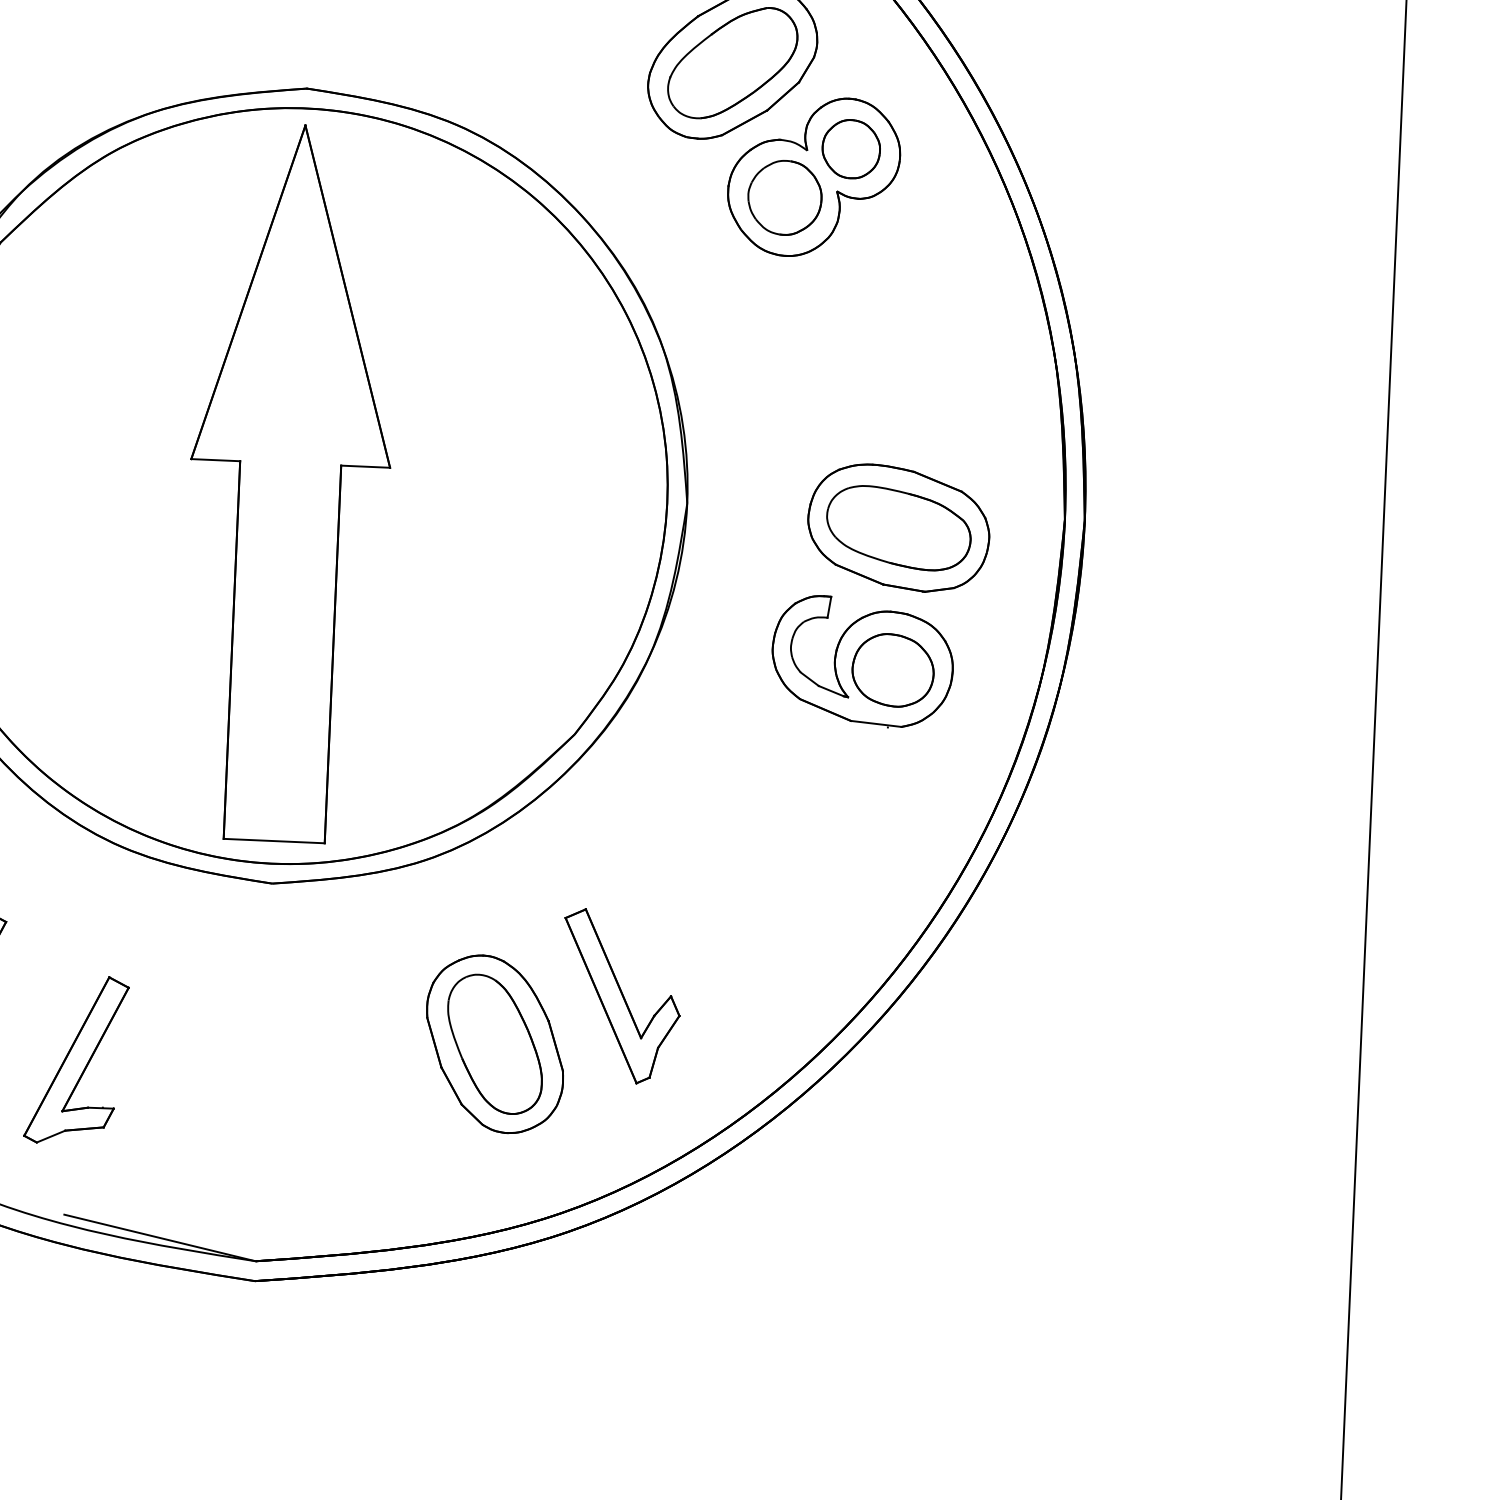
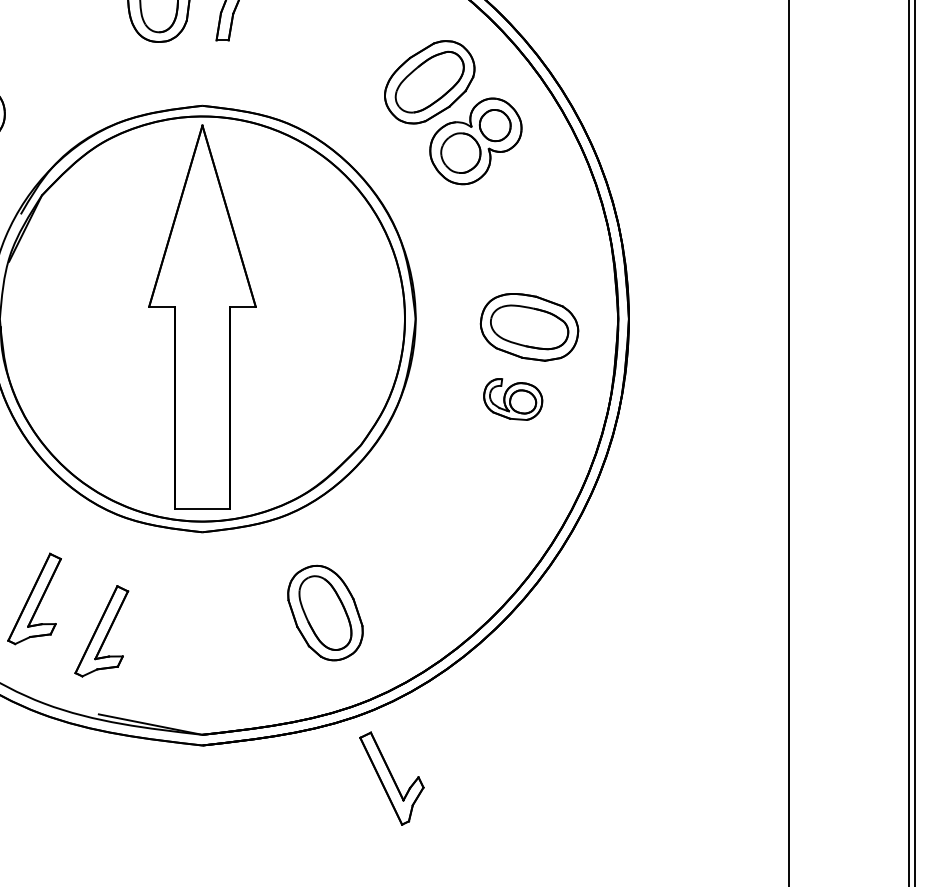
part: (861, 661) -> (512, 399), size x0.6
part: (620, 996) -> (391, 778), moved

